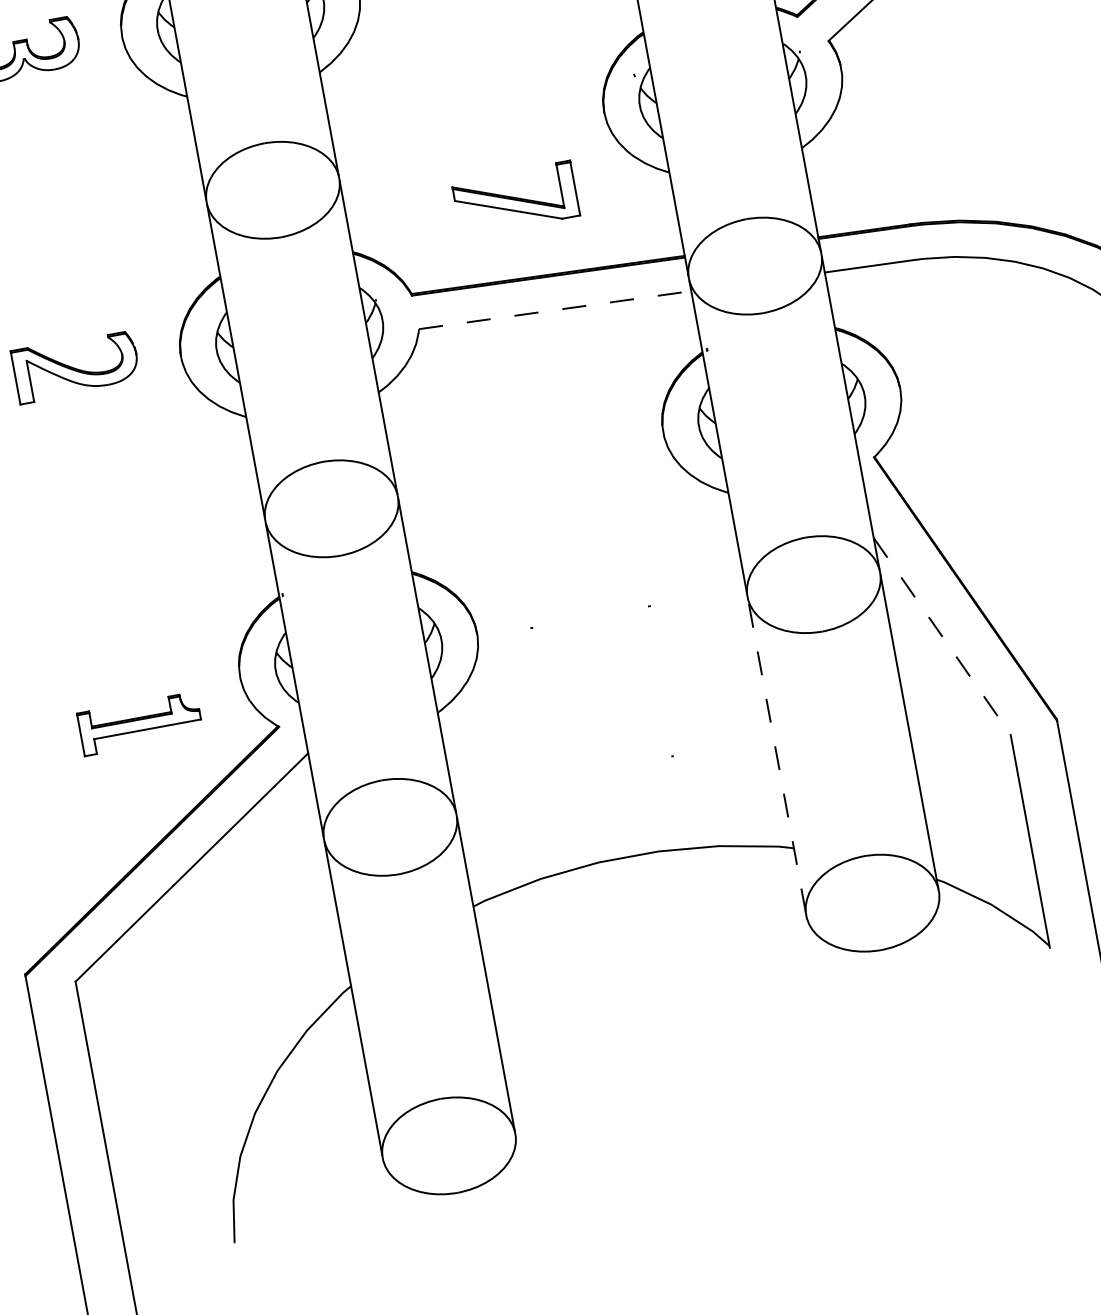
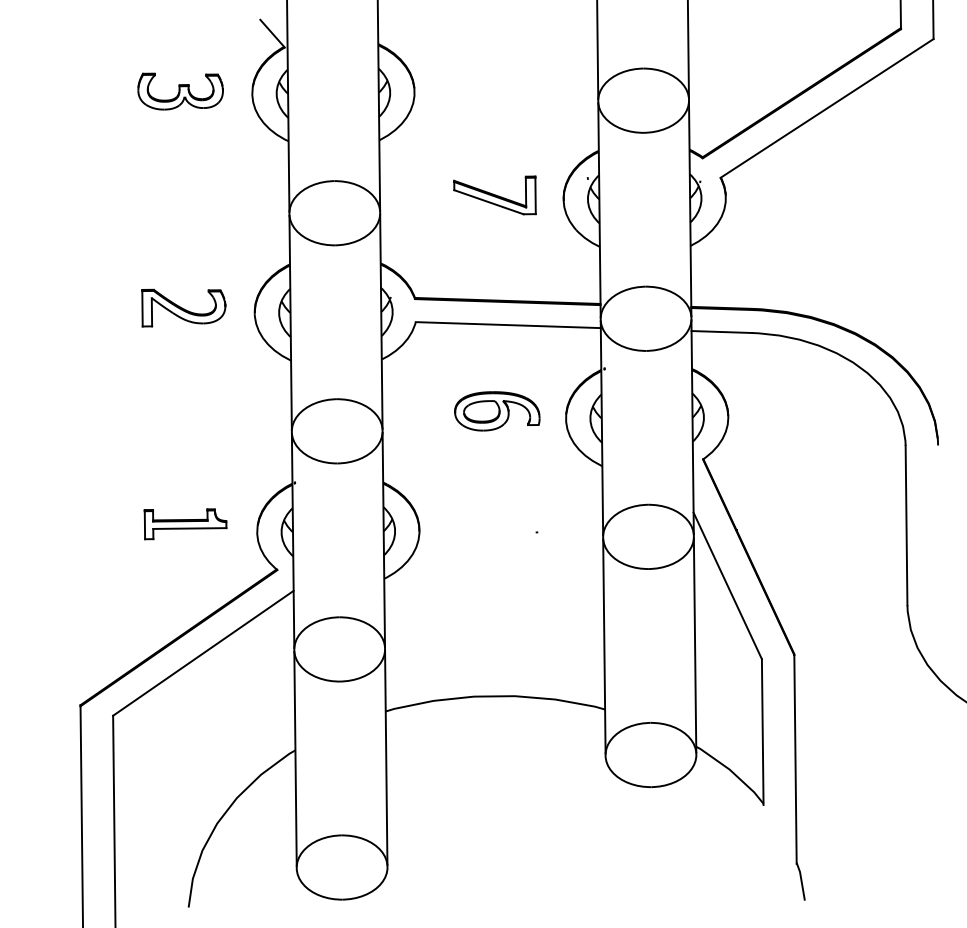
part: (515, 198) -> (494, 195), moved
line: (555, 310) -> (508, 325), dashed -> solid
part: (561, 439) -> (497, 411), added
line: (941, 635) -> (727, 585), dashed -> solid
part: (140, 724) -> (185, 524), moved
line: (777, 756) -> (604, 646), dashed -> solid

